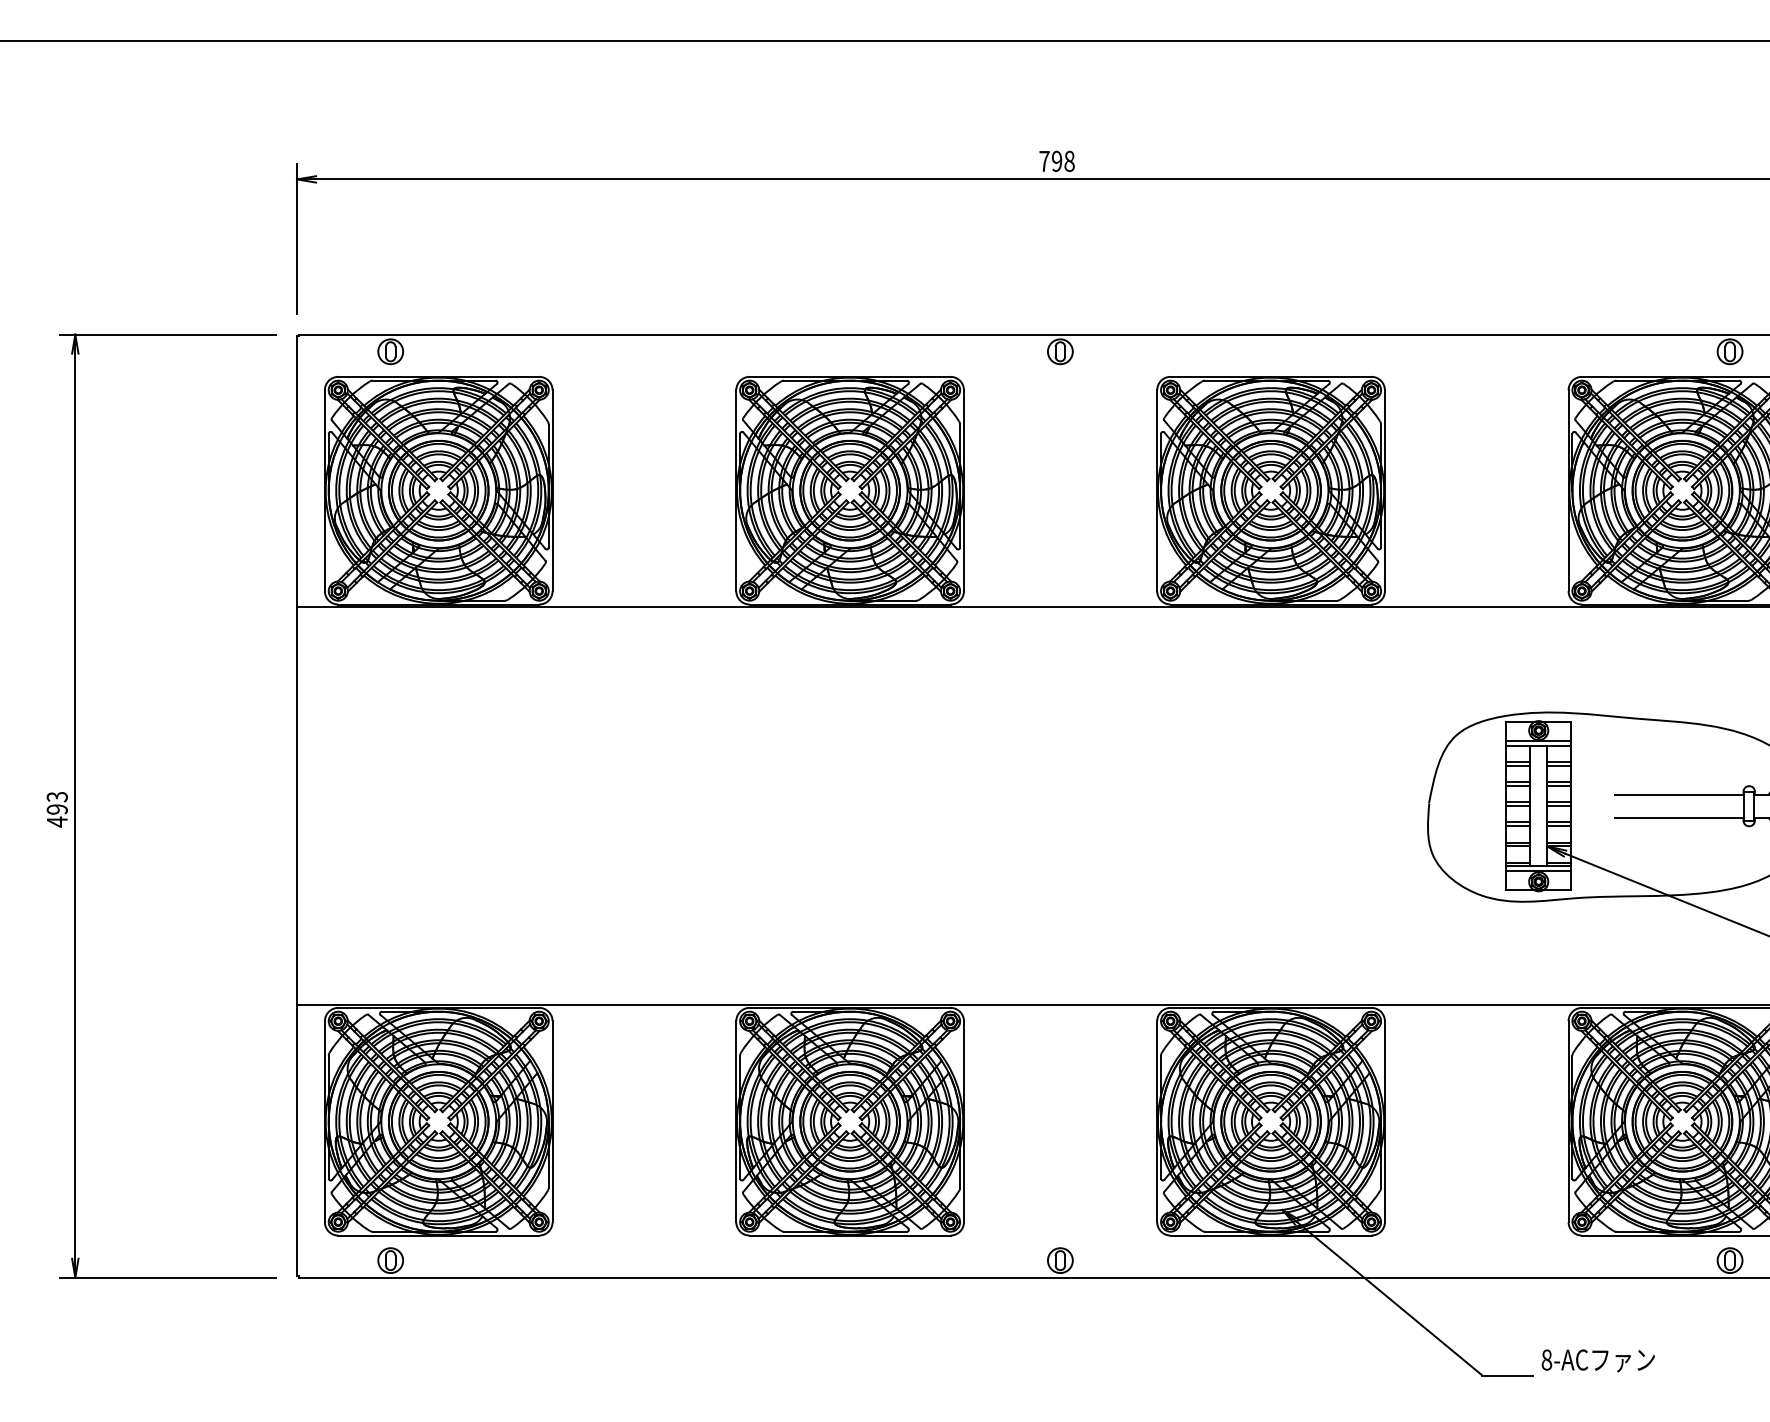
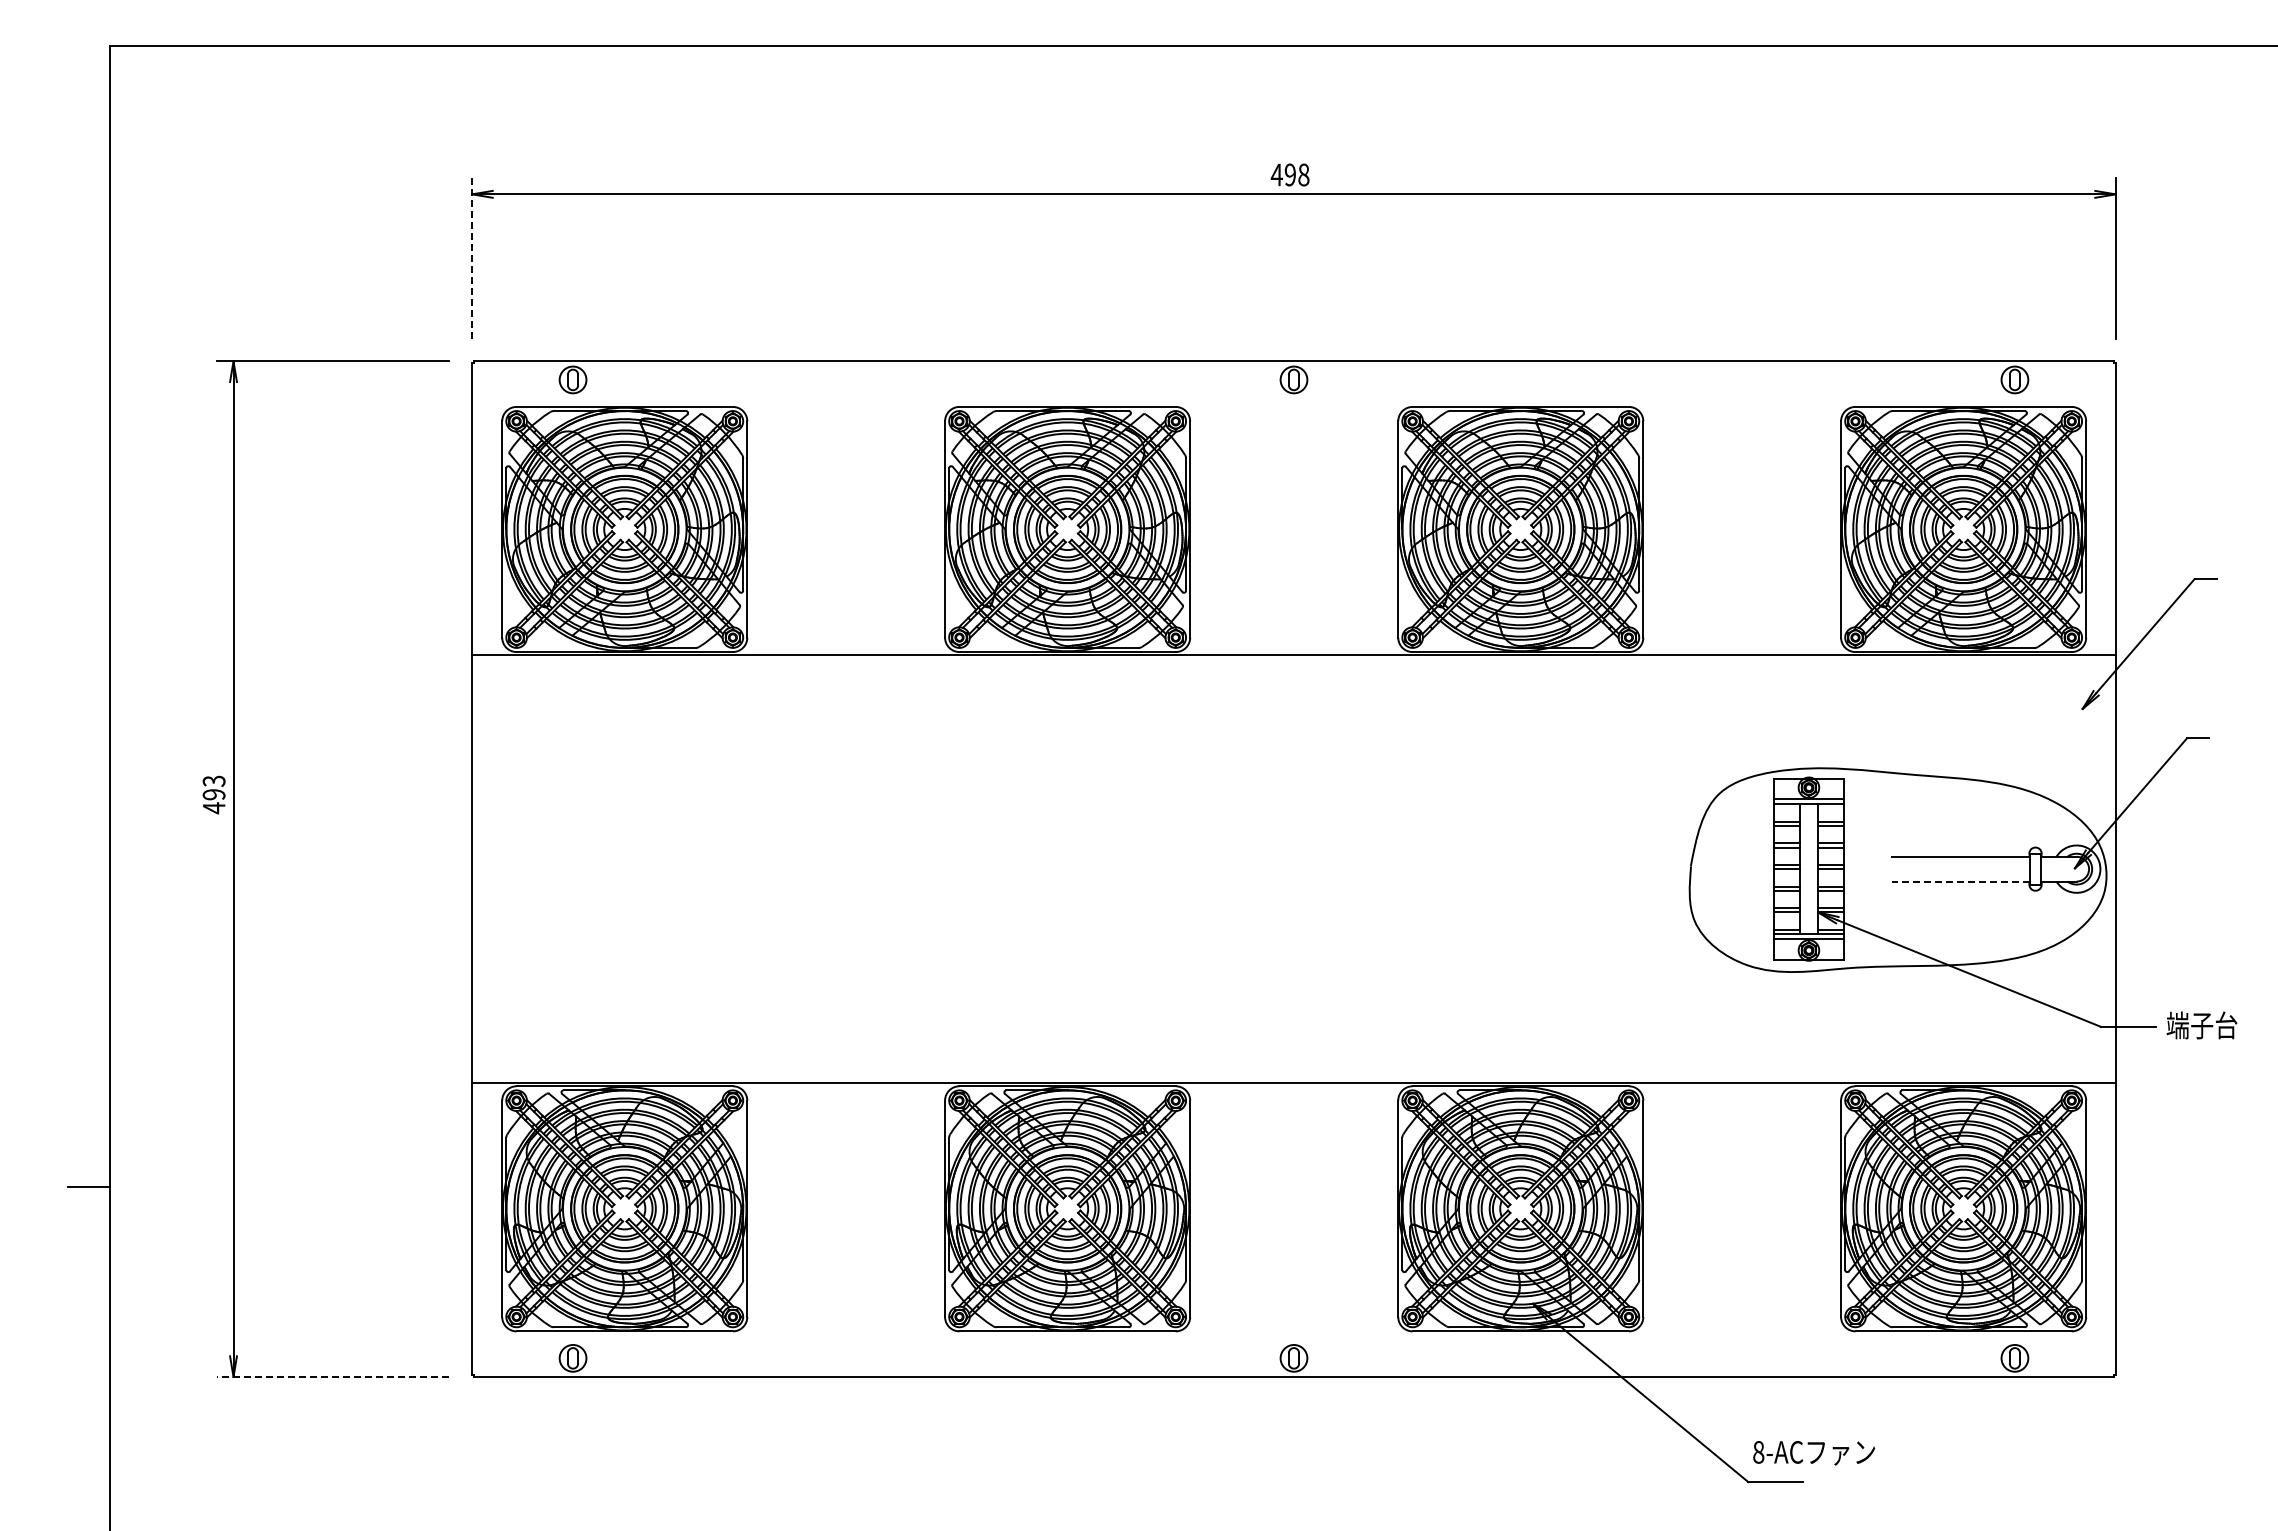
text: (1044, 160) -> (1276, 174), 798 -> 498
line: (297, 238) -> (472, 257), solid -> dashed
text: (56, 809) -> (213, 794), moved
line: (1679, 817) -> (1960, 881), solid -> dashed
line: (167, 1277) -> (332, 1376), solid -> dashed
text: (1597, 1361) -> (1813, 1453), moved

